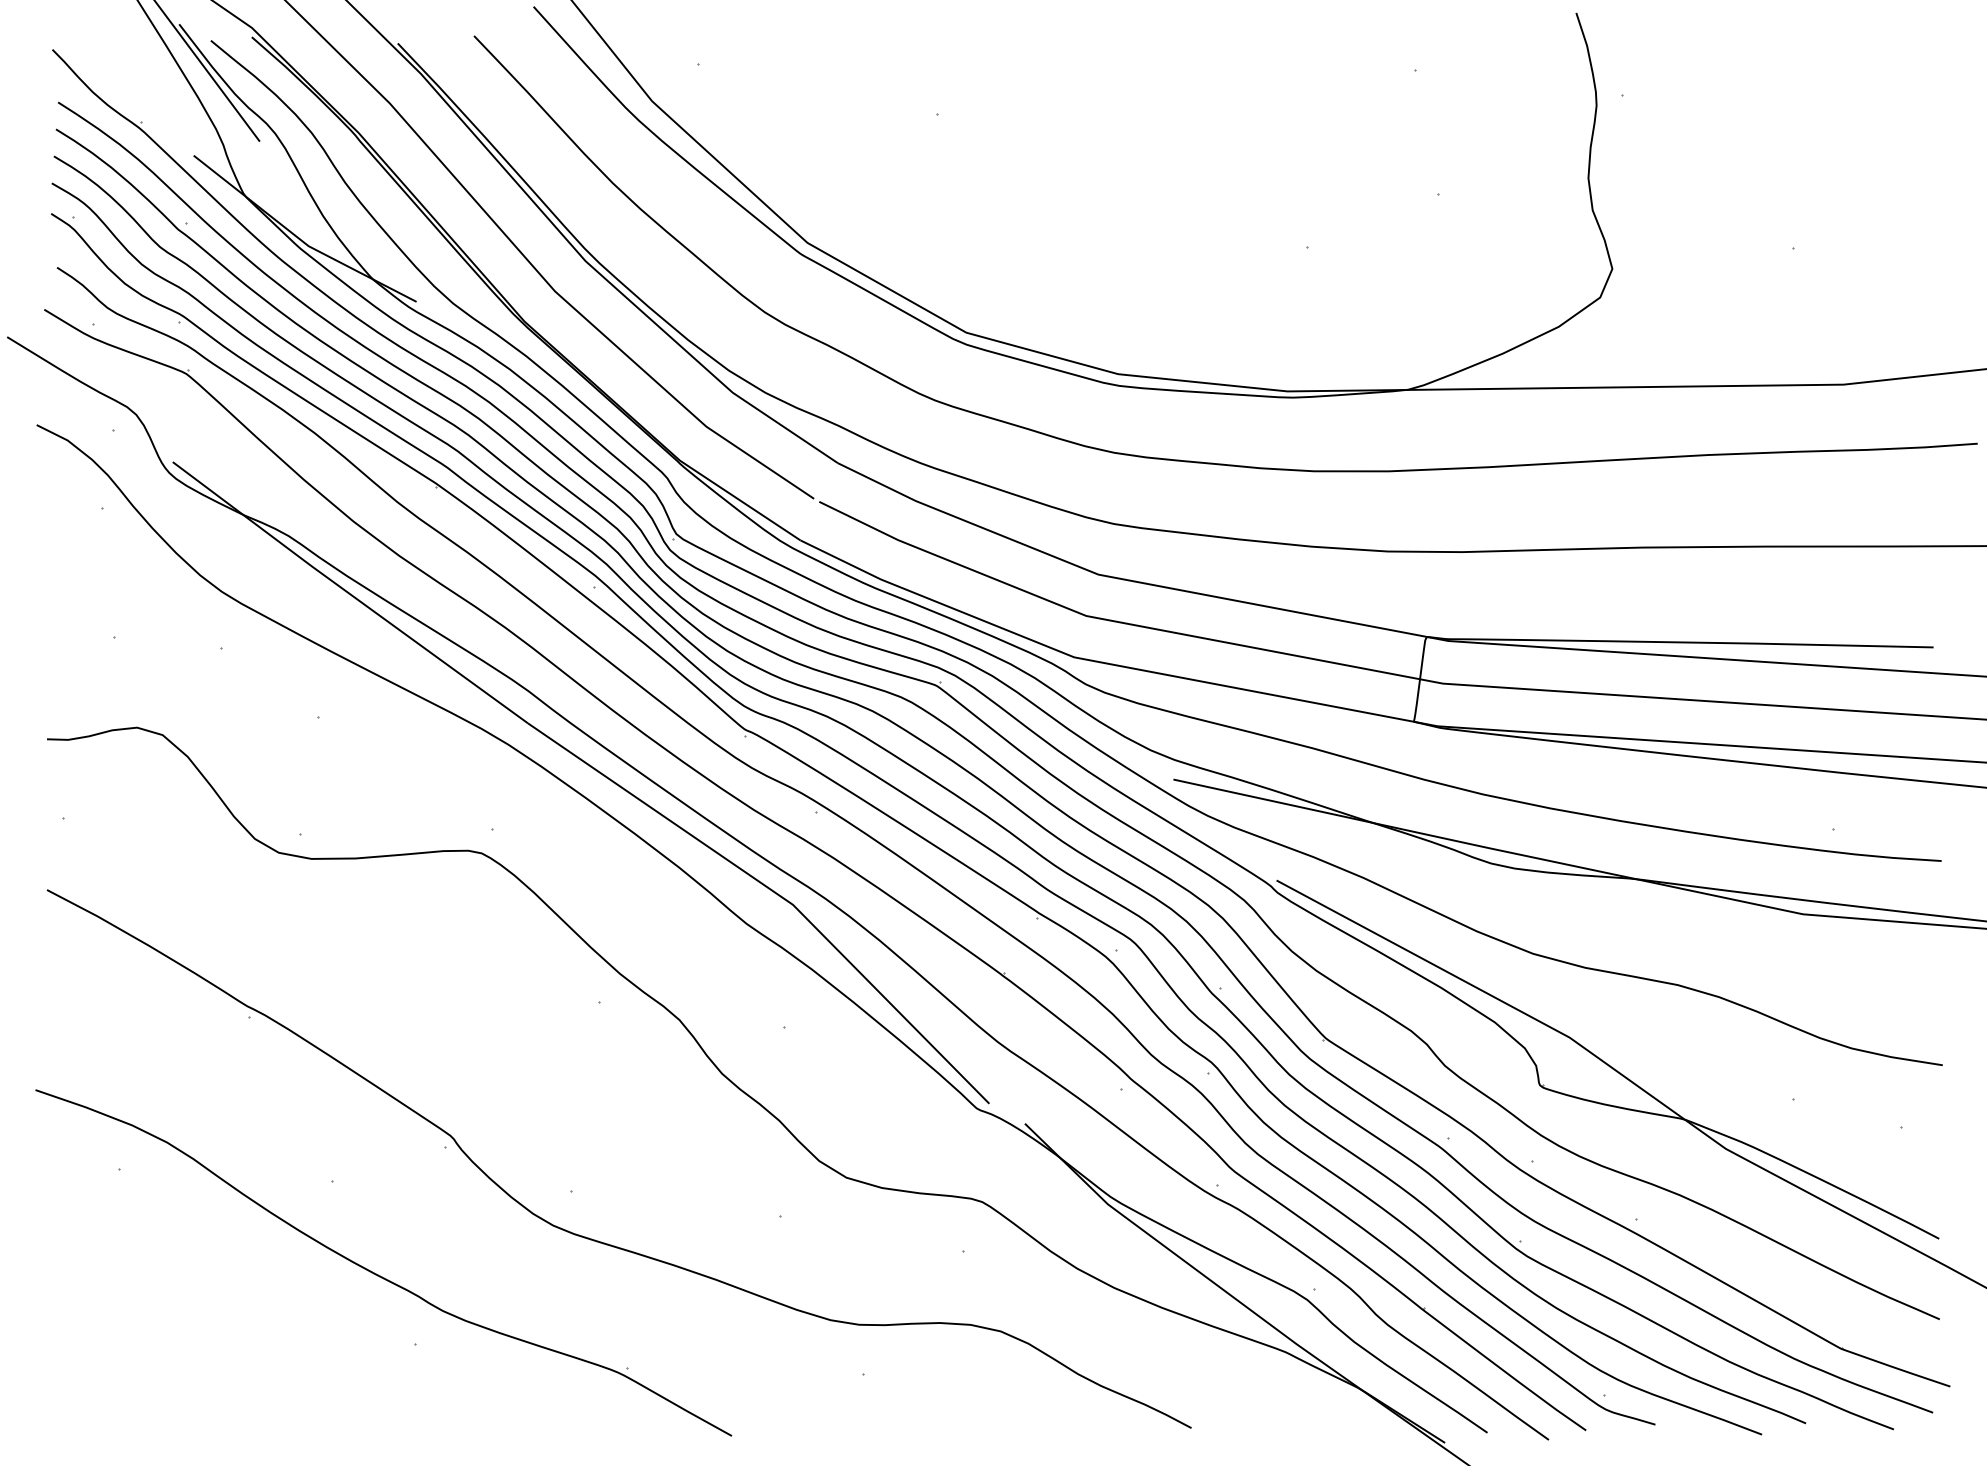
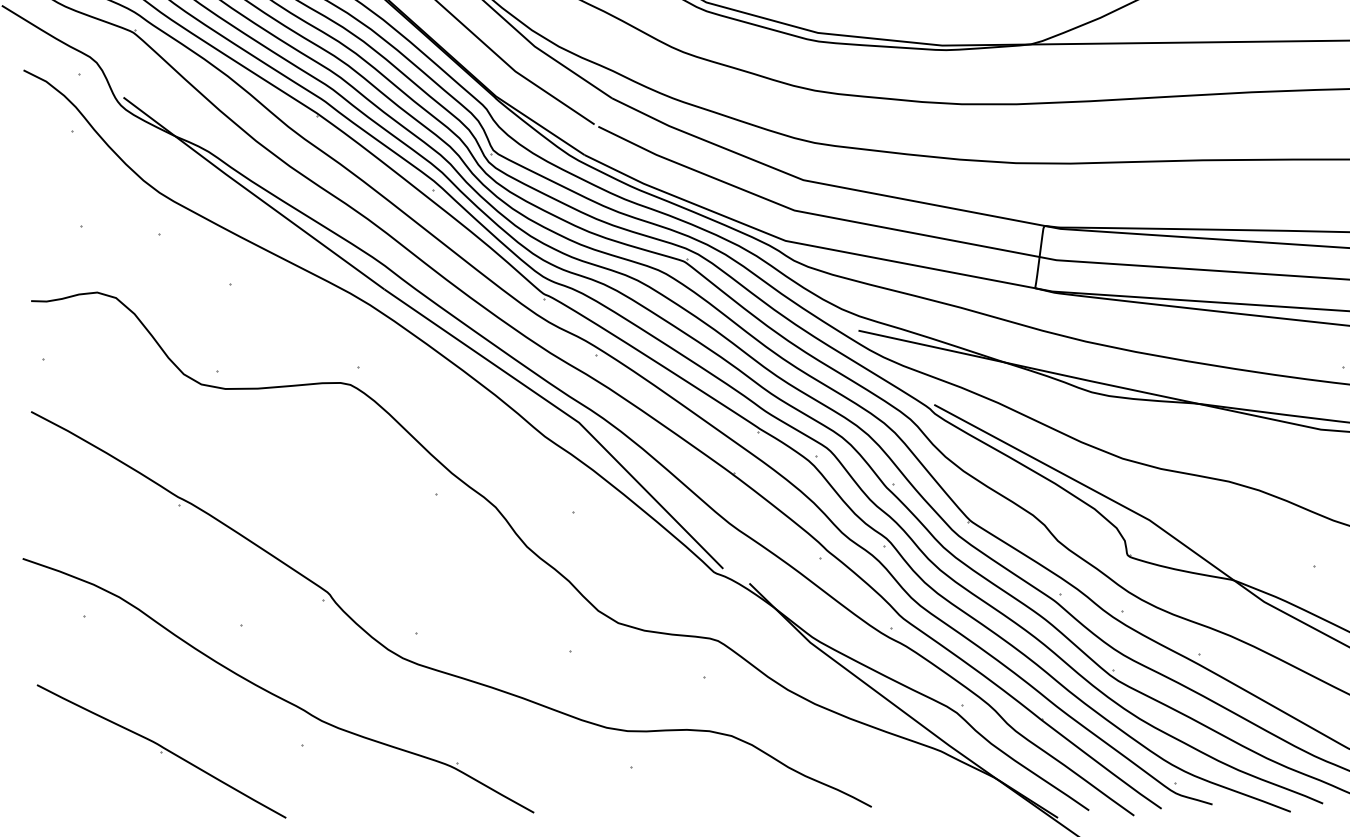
part: (224, 1352) -> (161, 751), added

